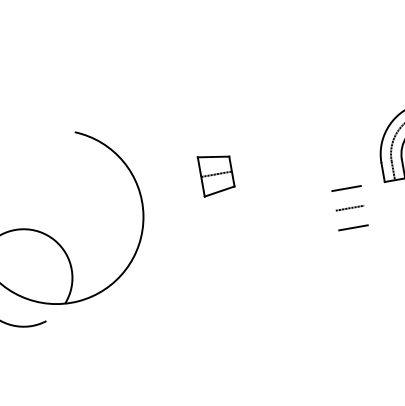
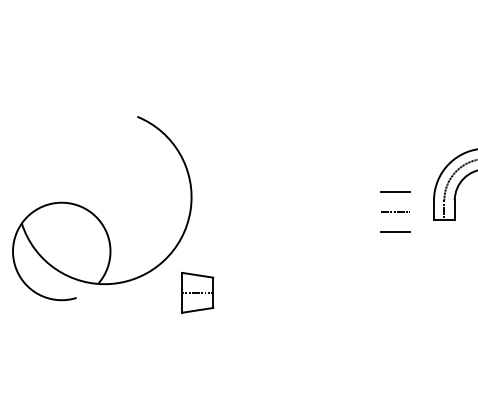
part: (216, 173) -> (197, 292), moved
part: (350, 207) -> (395, 211), moved

